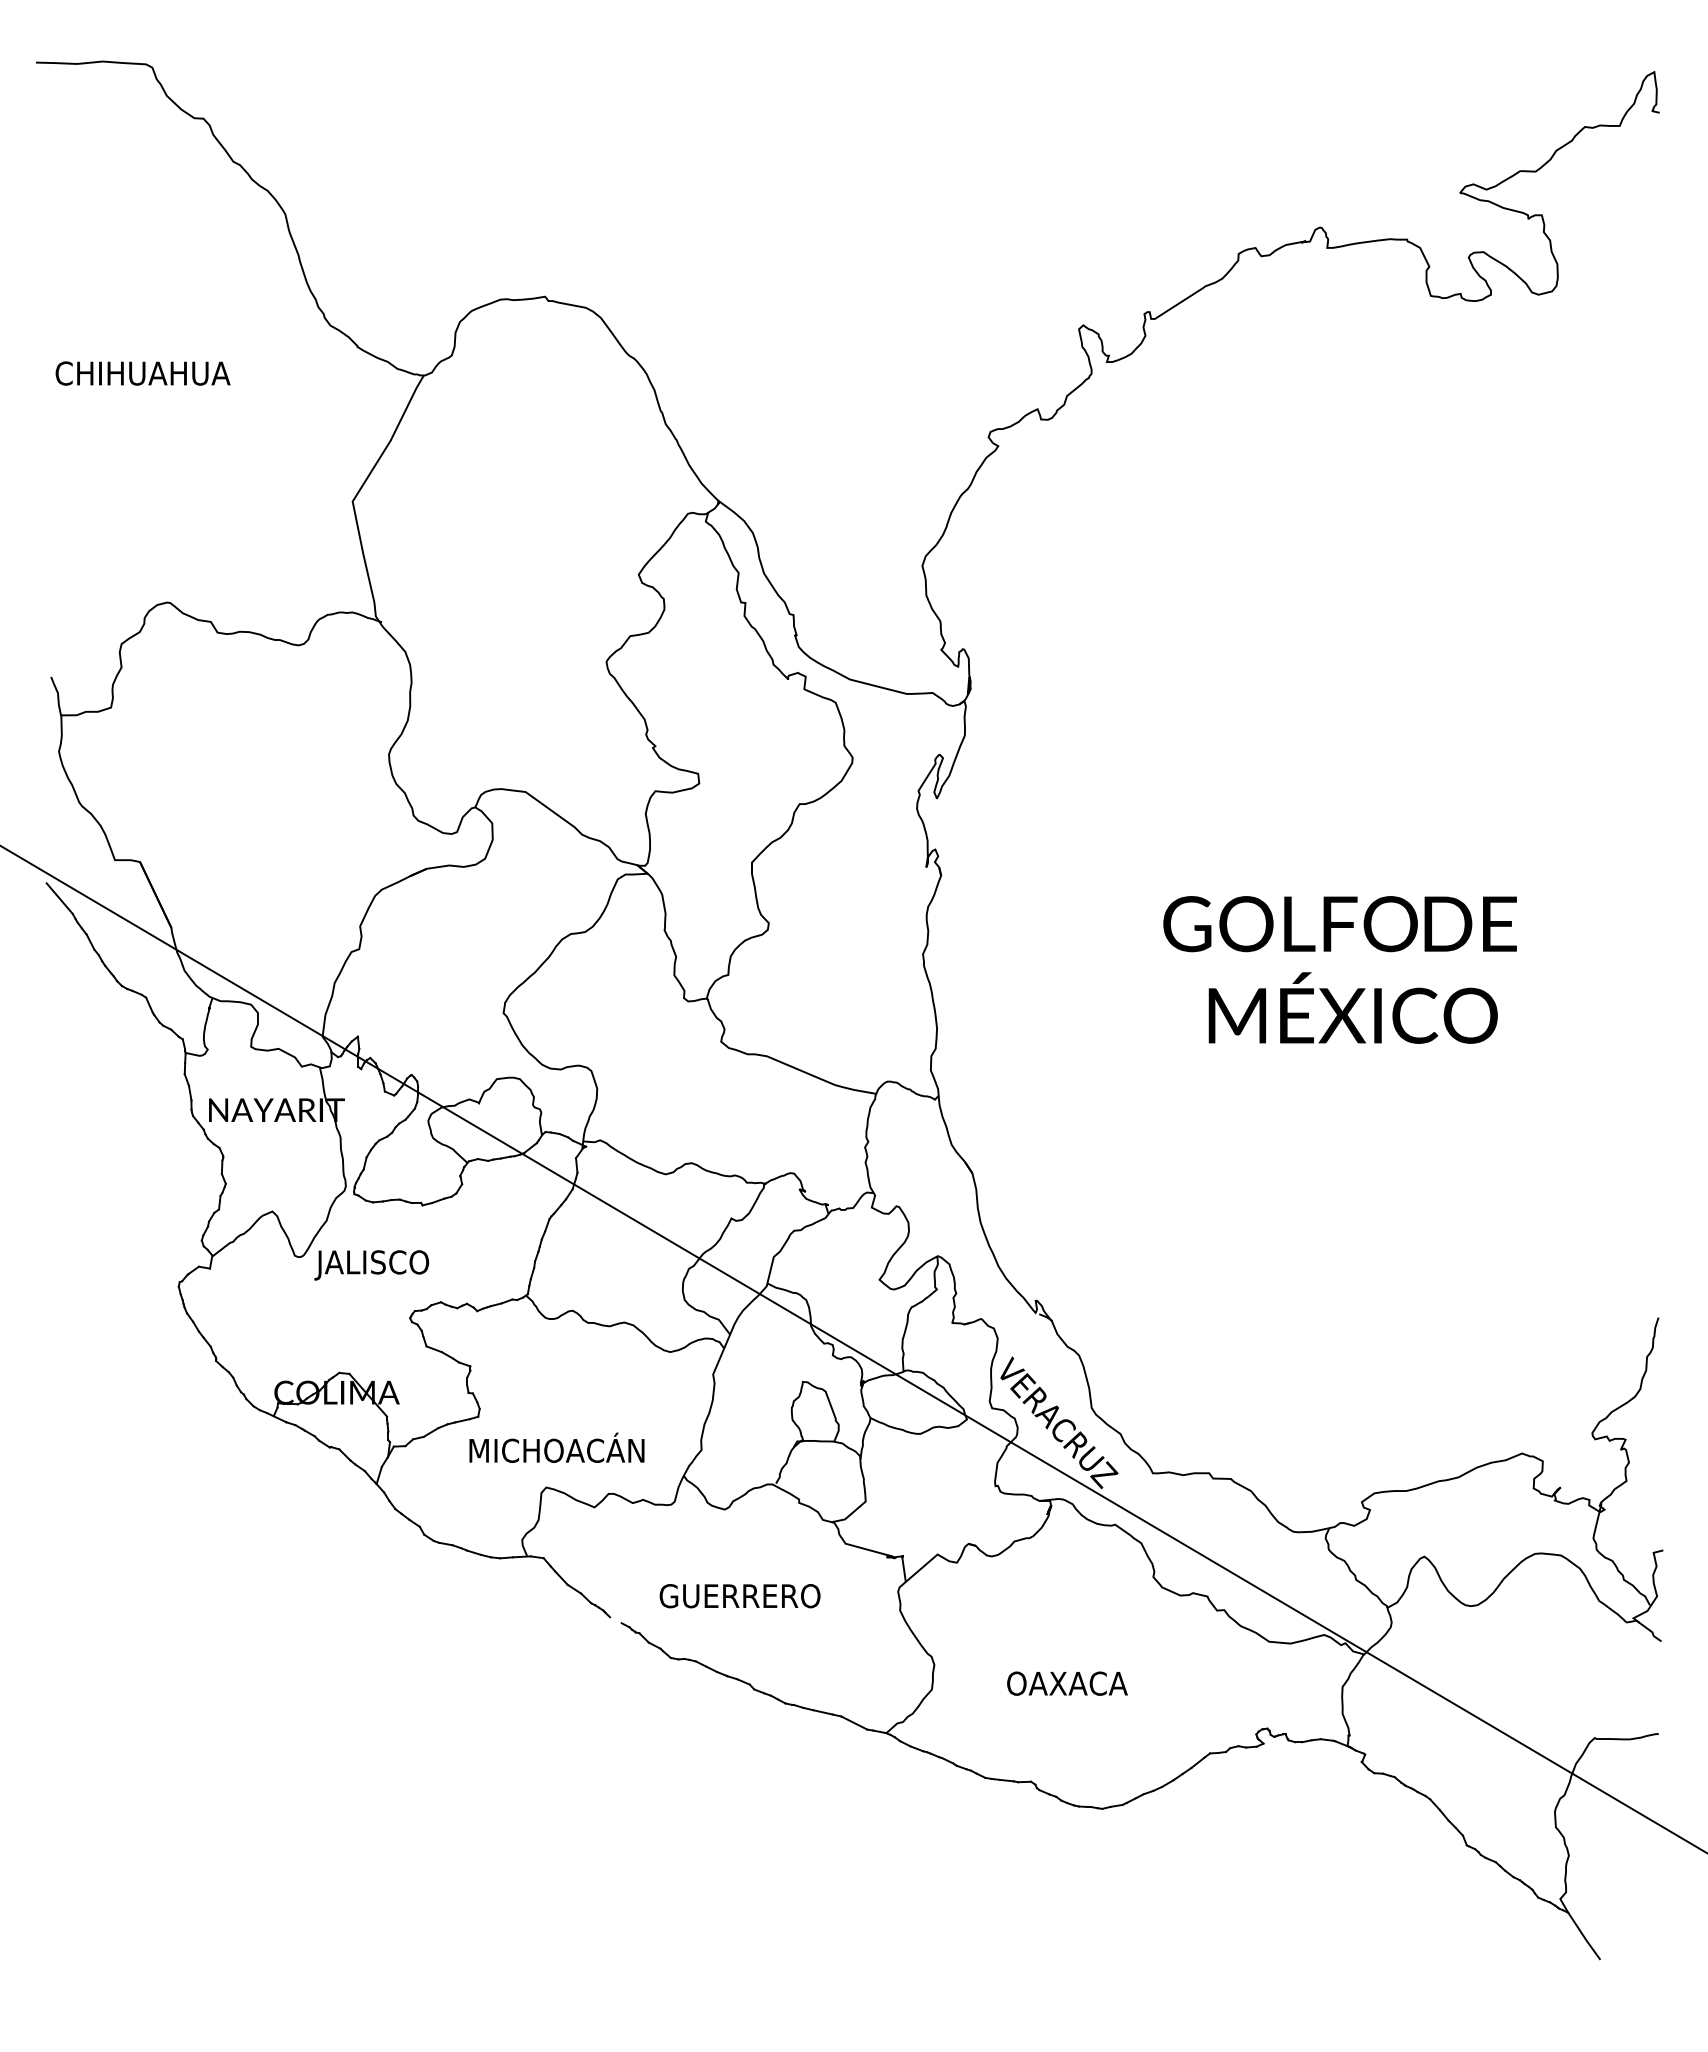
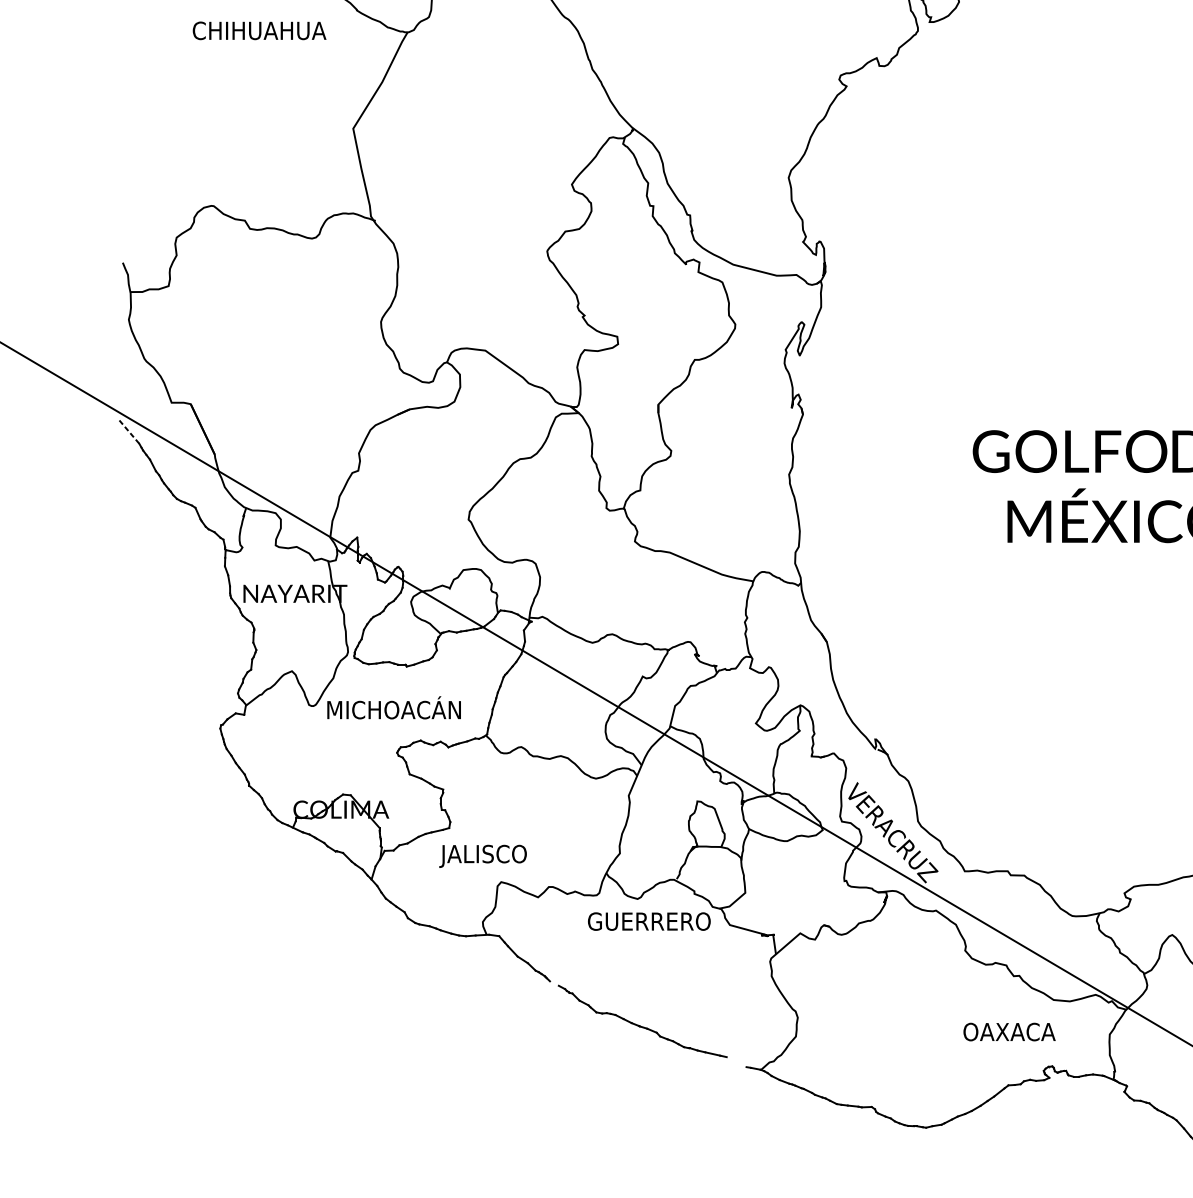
text: (142, 373) -> (259, 30), moved
line: (60, 899) -> (129, 432), solid -> dashed
text: (403, 1262) -> (392, 710), JALISCO -> MICHOACÁN
text: (554, 1450) -> (507, 853), MICHOACÁN -> JALISCO
text: (739, 1596) -> (648, 921), moved
text: (1067, 1683) -> (1009, 1031), moved
line: (854, 1722) -> (736, 1061), removed

